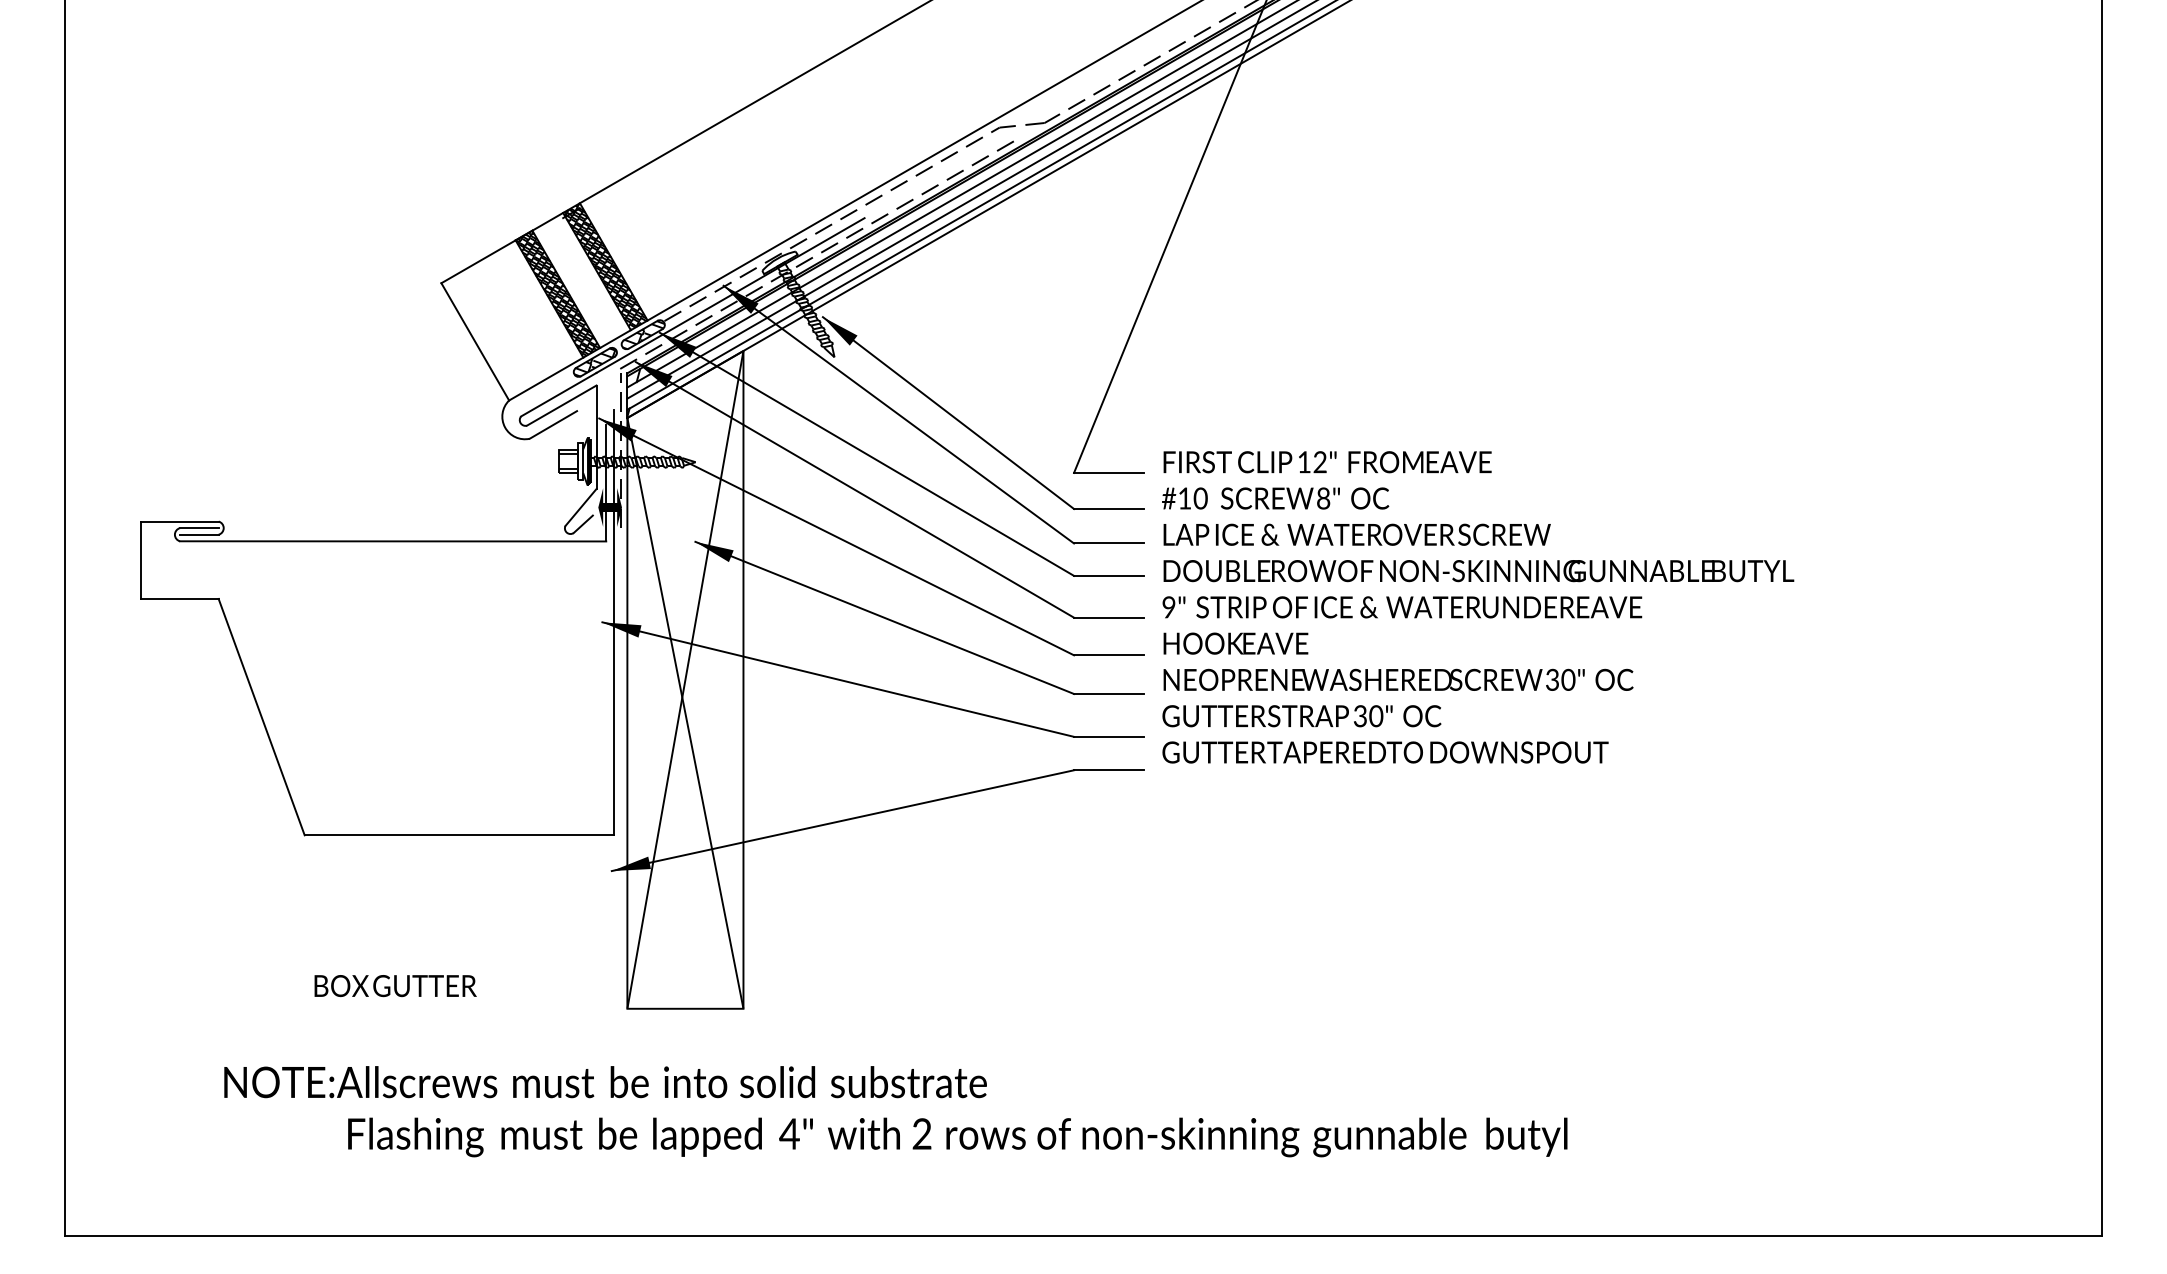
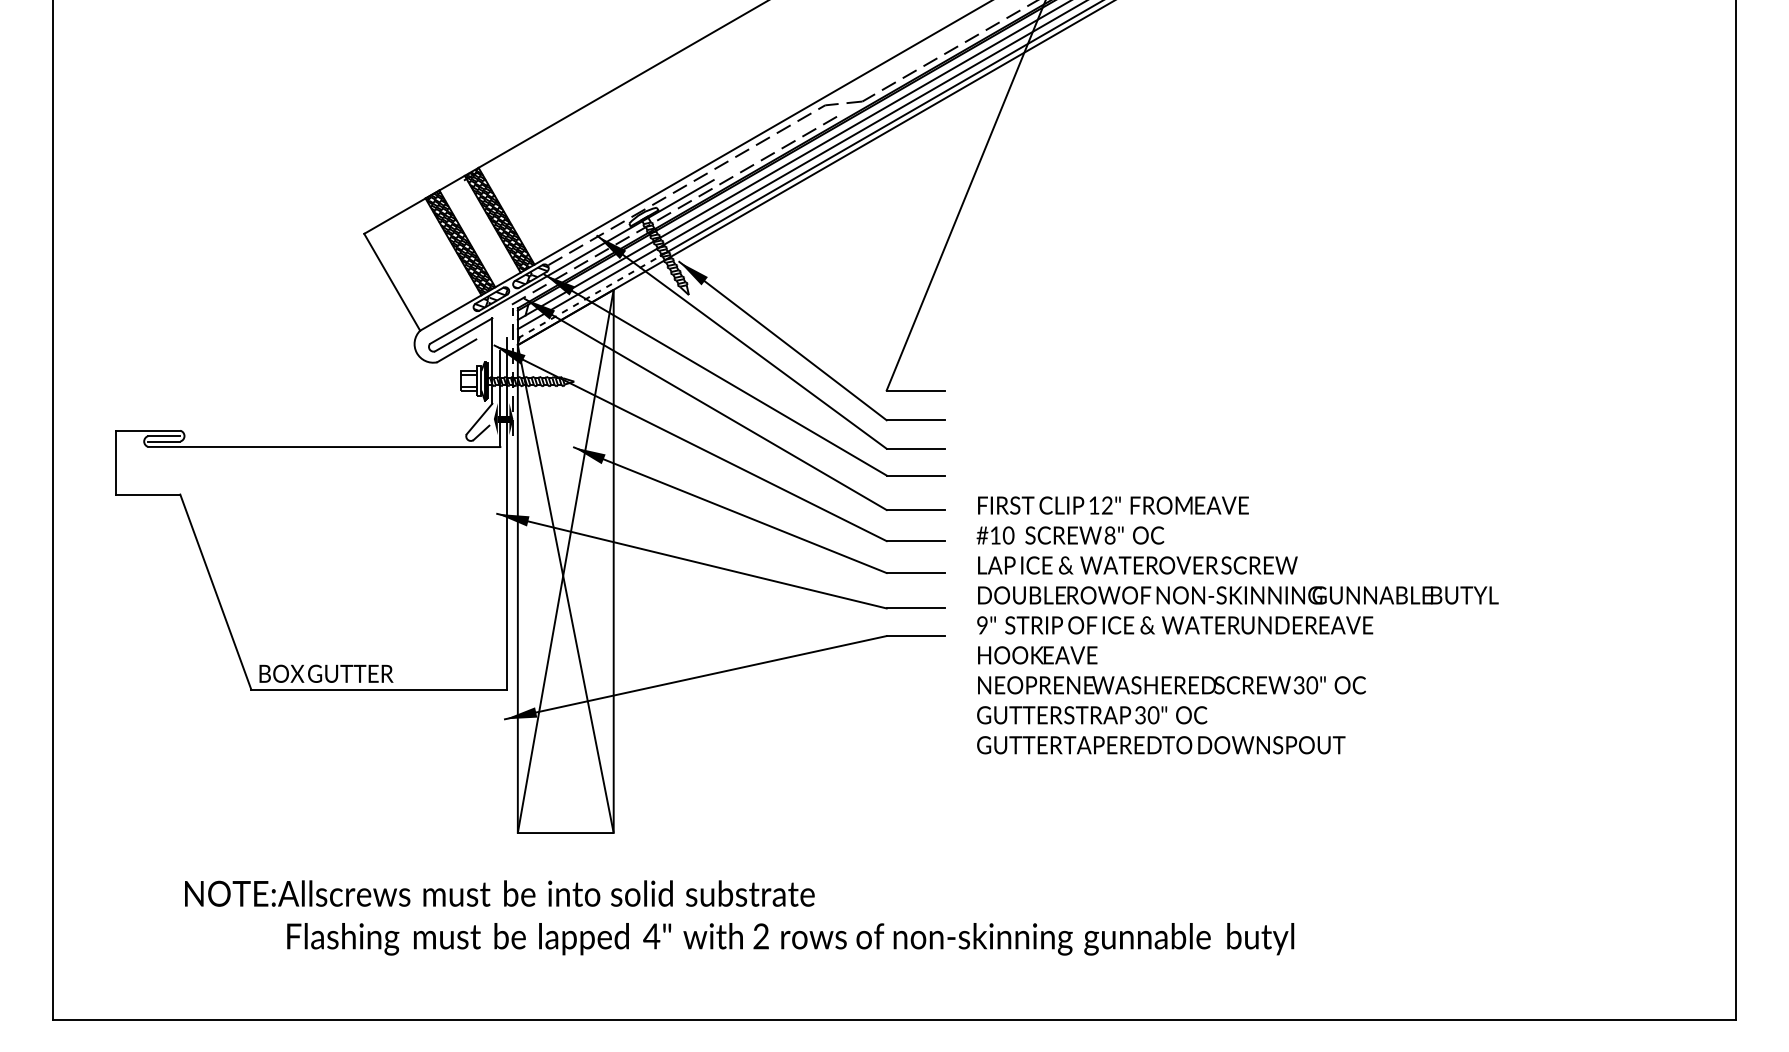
line: (713, 359) -> (588, 296), solid -> dashed
text: (1478, 607) -> (1238, 625), moved
text: (395, 986) -> (326, 674), moved

